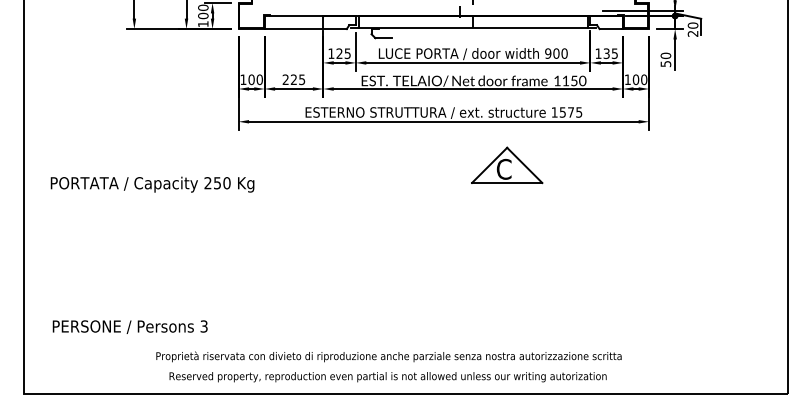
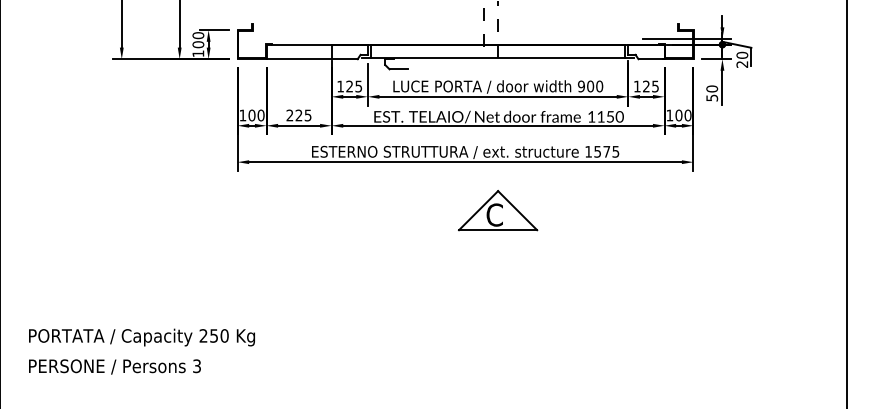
text: (606, 54) -> (646, 87), 135 -> 125
part: (507, 165) -> (498, 210), moved
text: (152, 184) -> (141, 337), moved
text: (129, 326) -> (114, 366), moved

